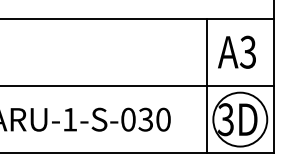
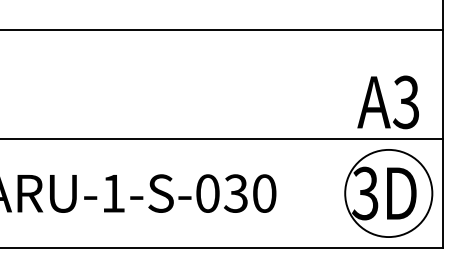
text: (236, 51) -> (387, 101), moved
line: (206, 85) -> (334, 138), removed

